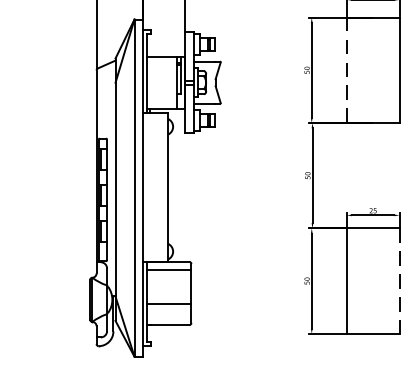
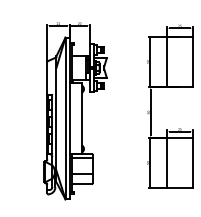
line: (347, 69) -> (167, 61), dashed -> solid
line: (399, 281) -> (192, 163), dashed -> solid

